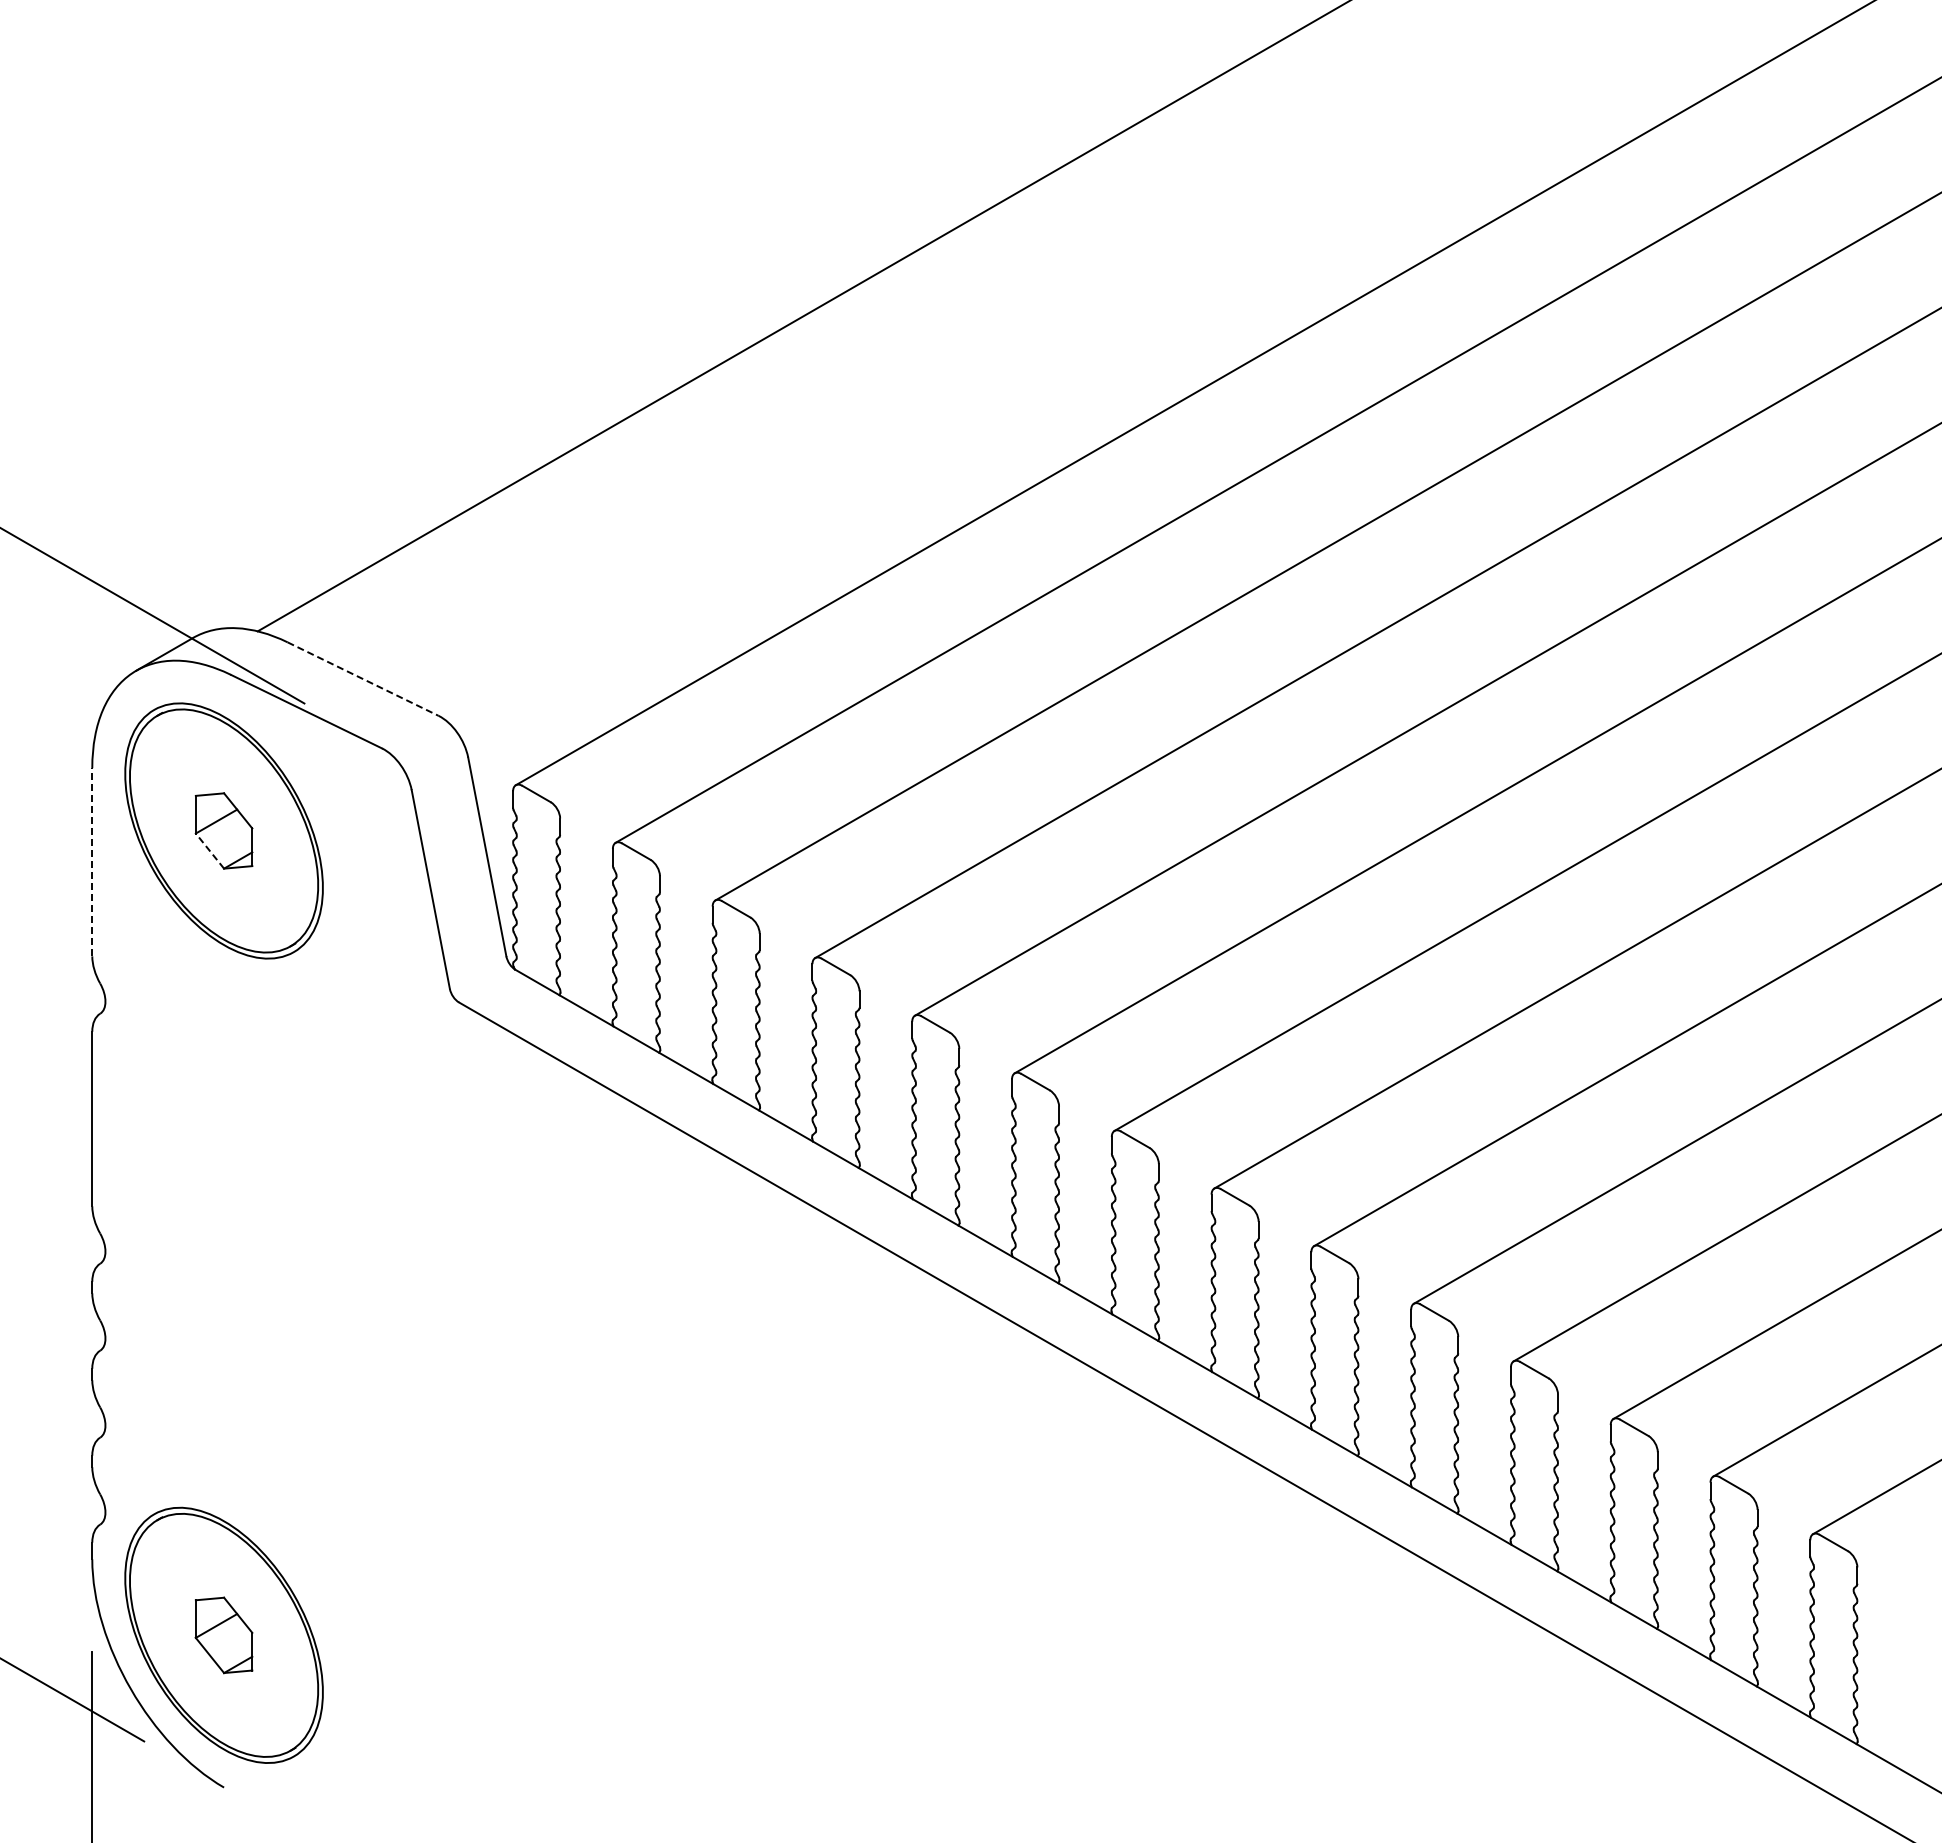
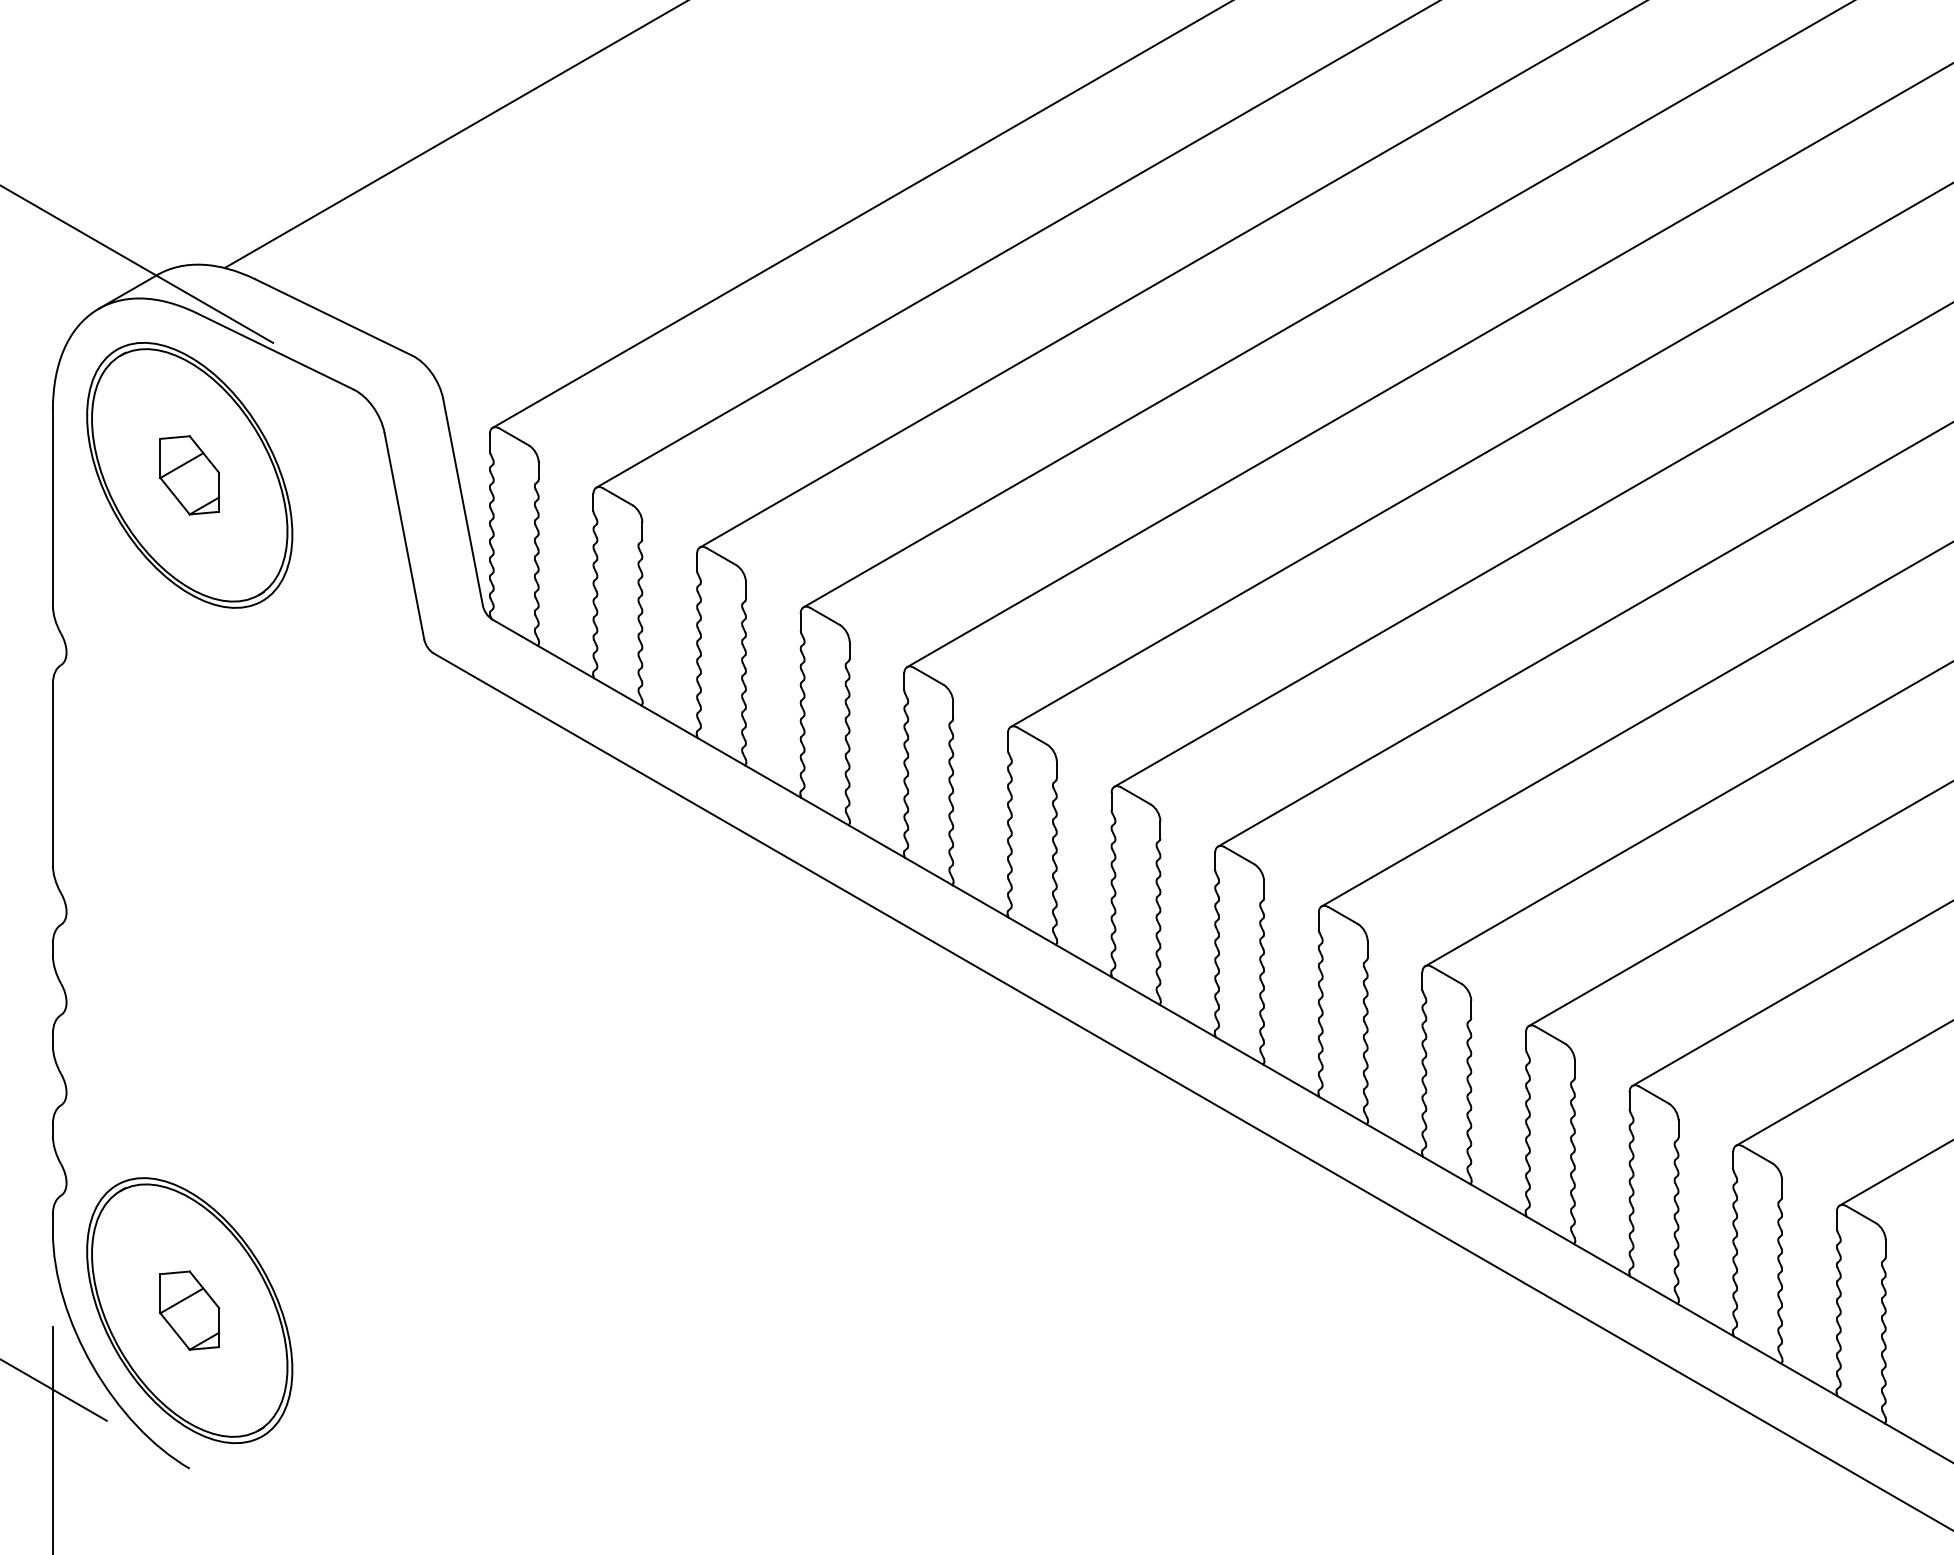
line: (363, 679) -> (334, 318), dashed -> solid
line: (209, 851) -> (174, 496), dashed -> solid
line: (92, 861) -> (53, 507), dashed -> solid

